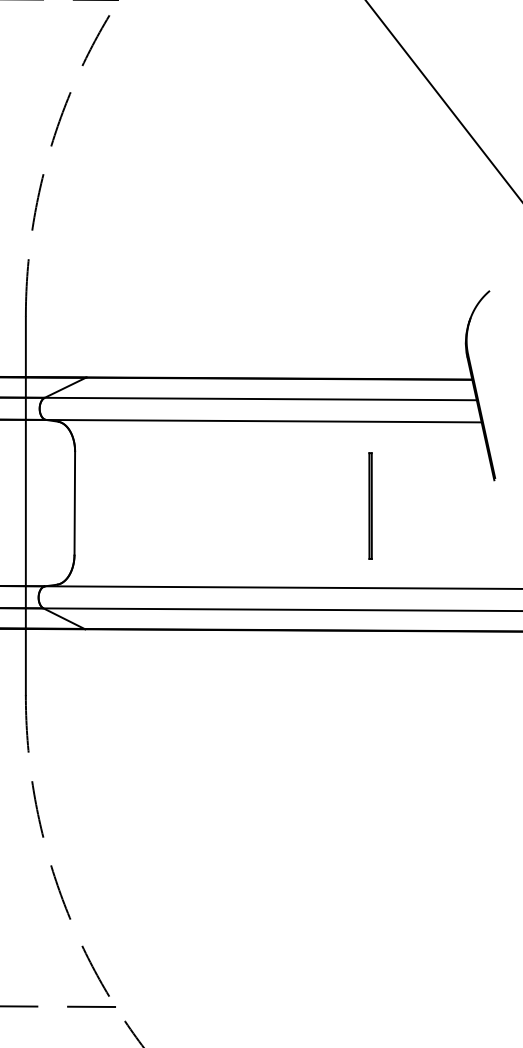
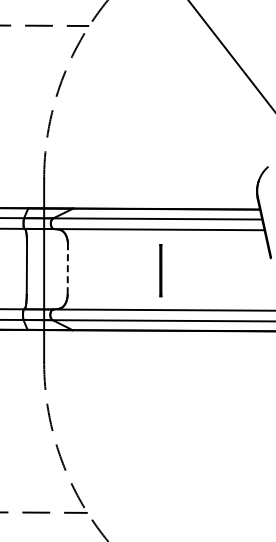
line: (74, 503) -> (67, 269), solid -> dashed
line: (369, 505) -> (160, 270), moved

